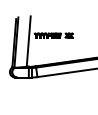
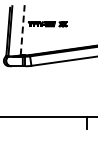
line: (28, 40) -> (22, 29), solid -> dashed

